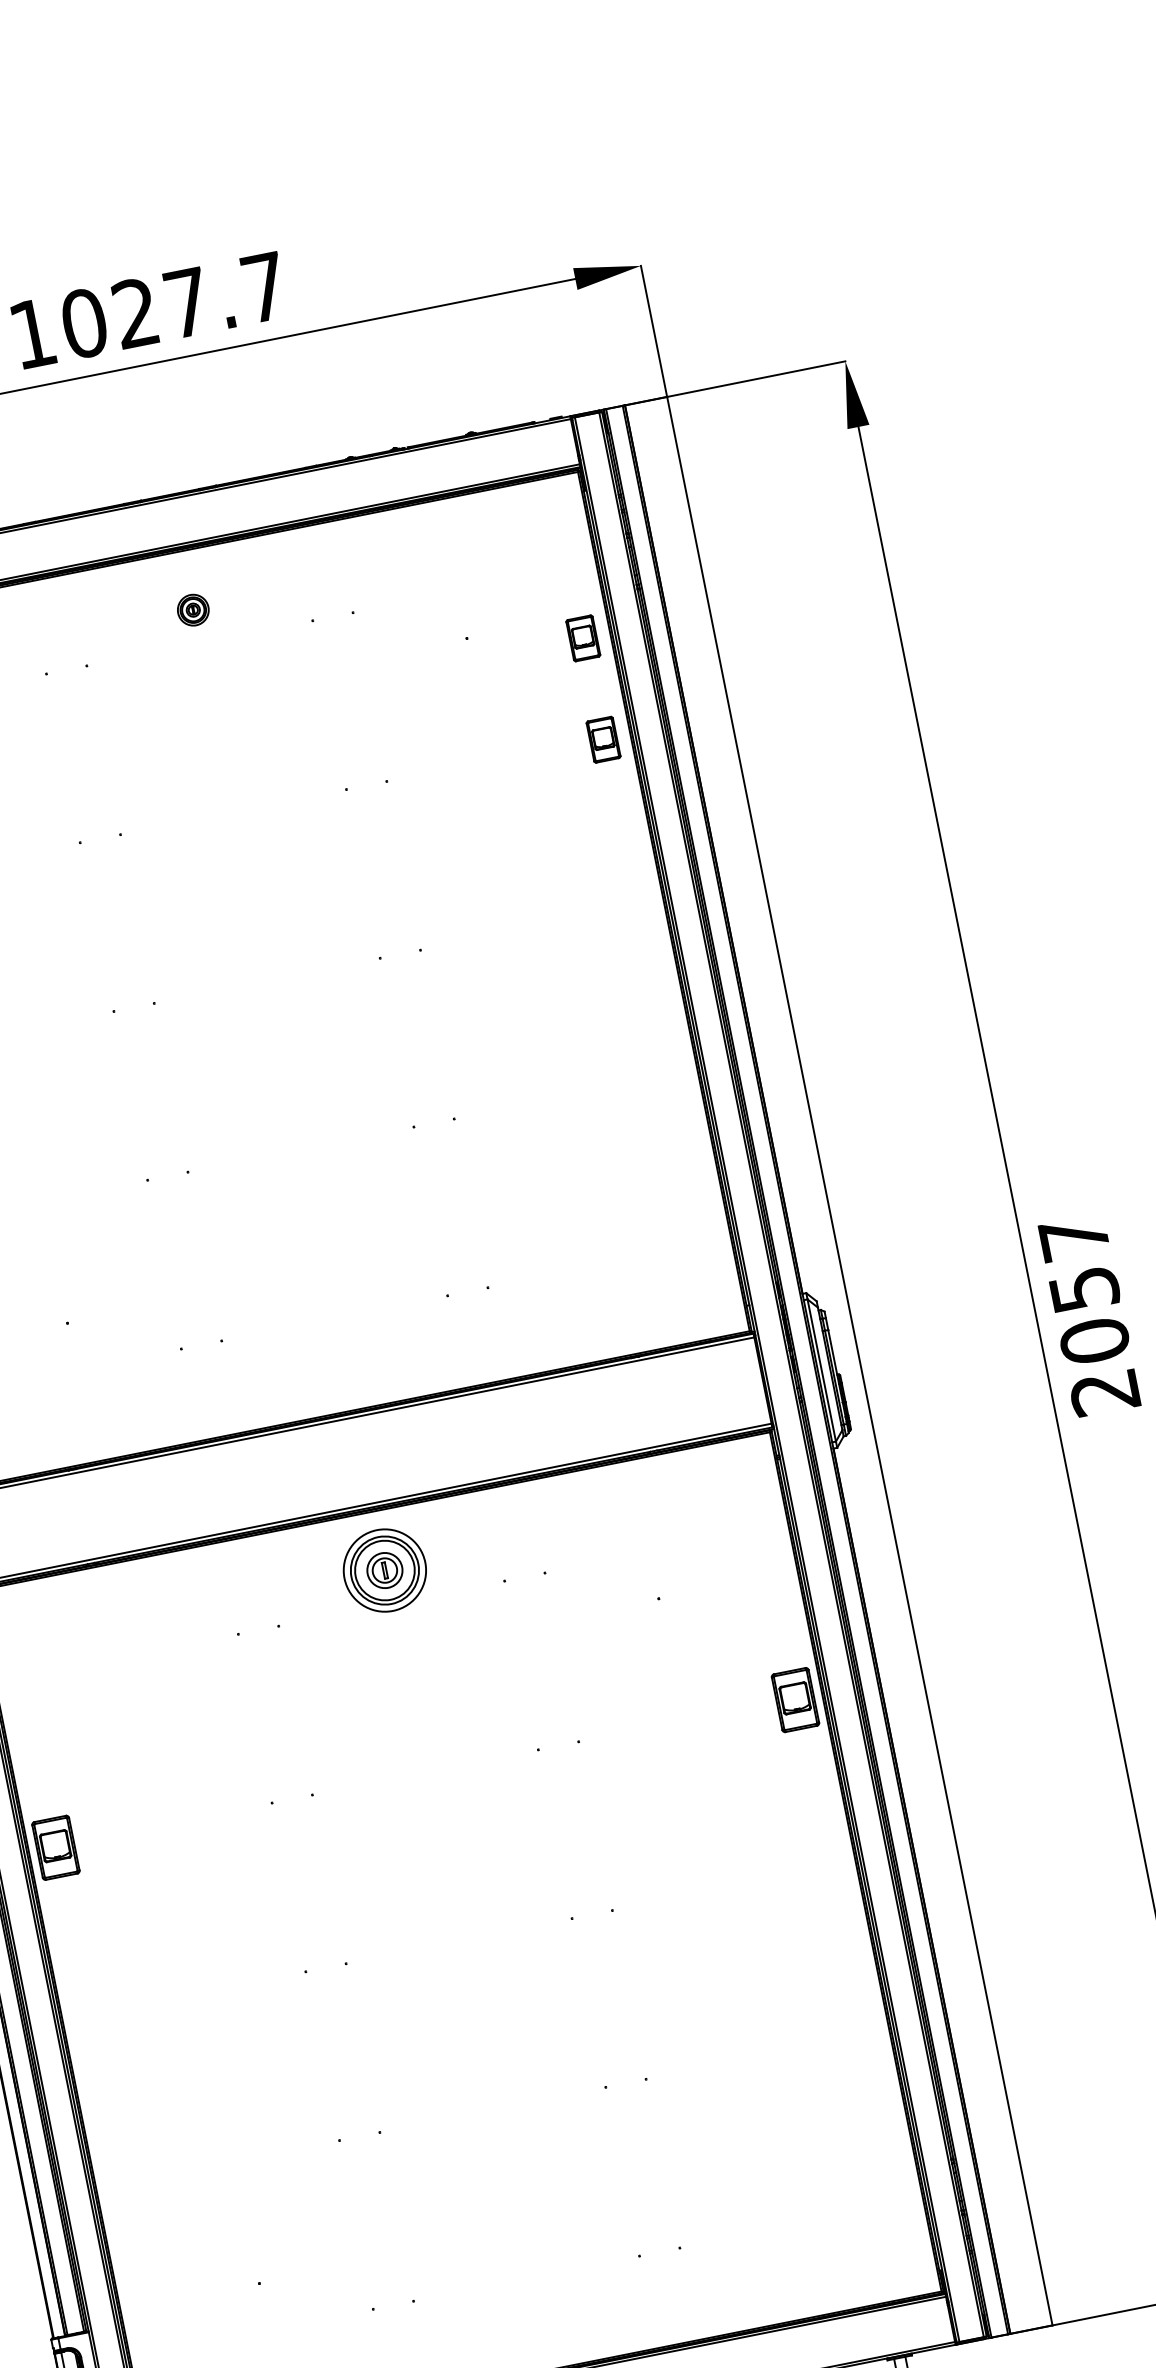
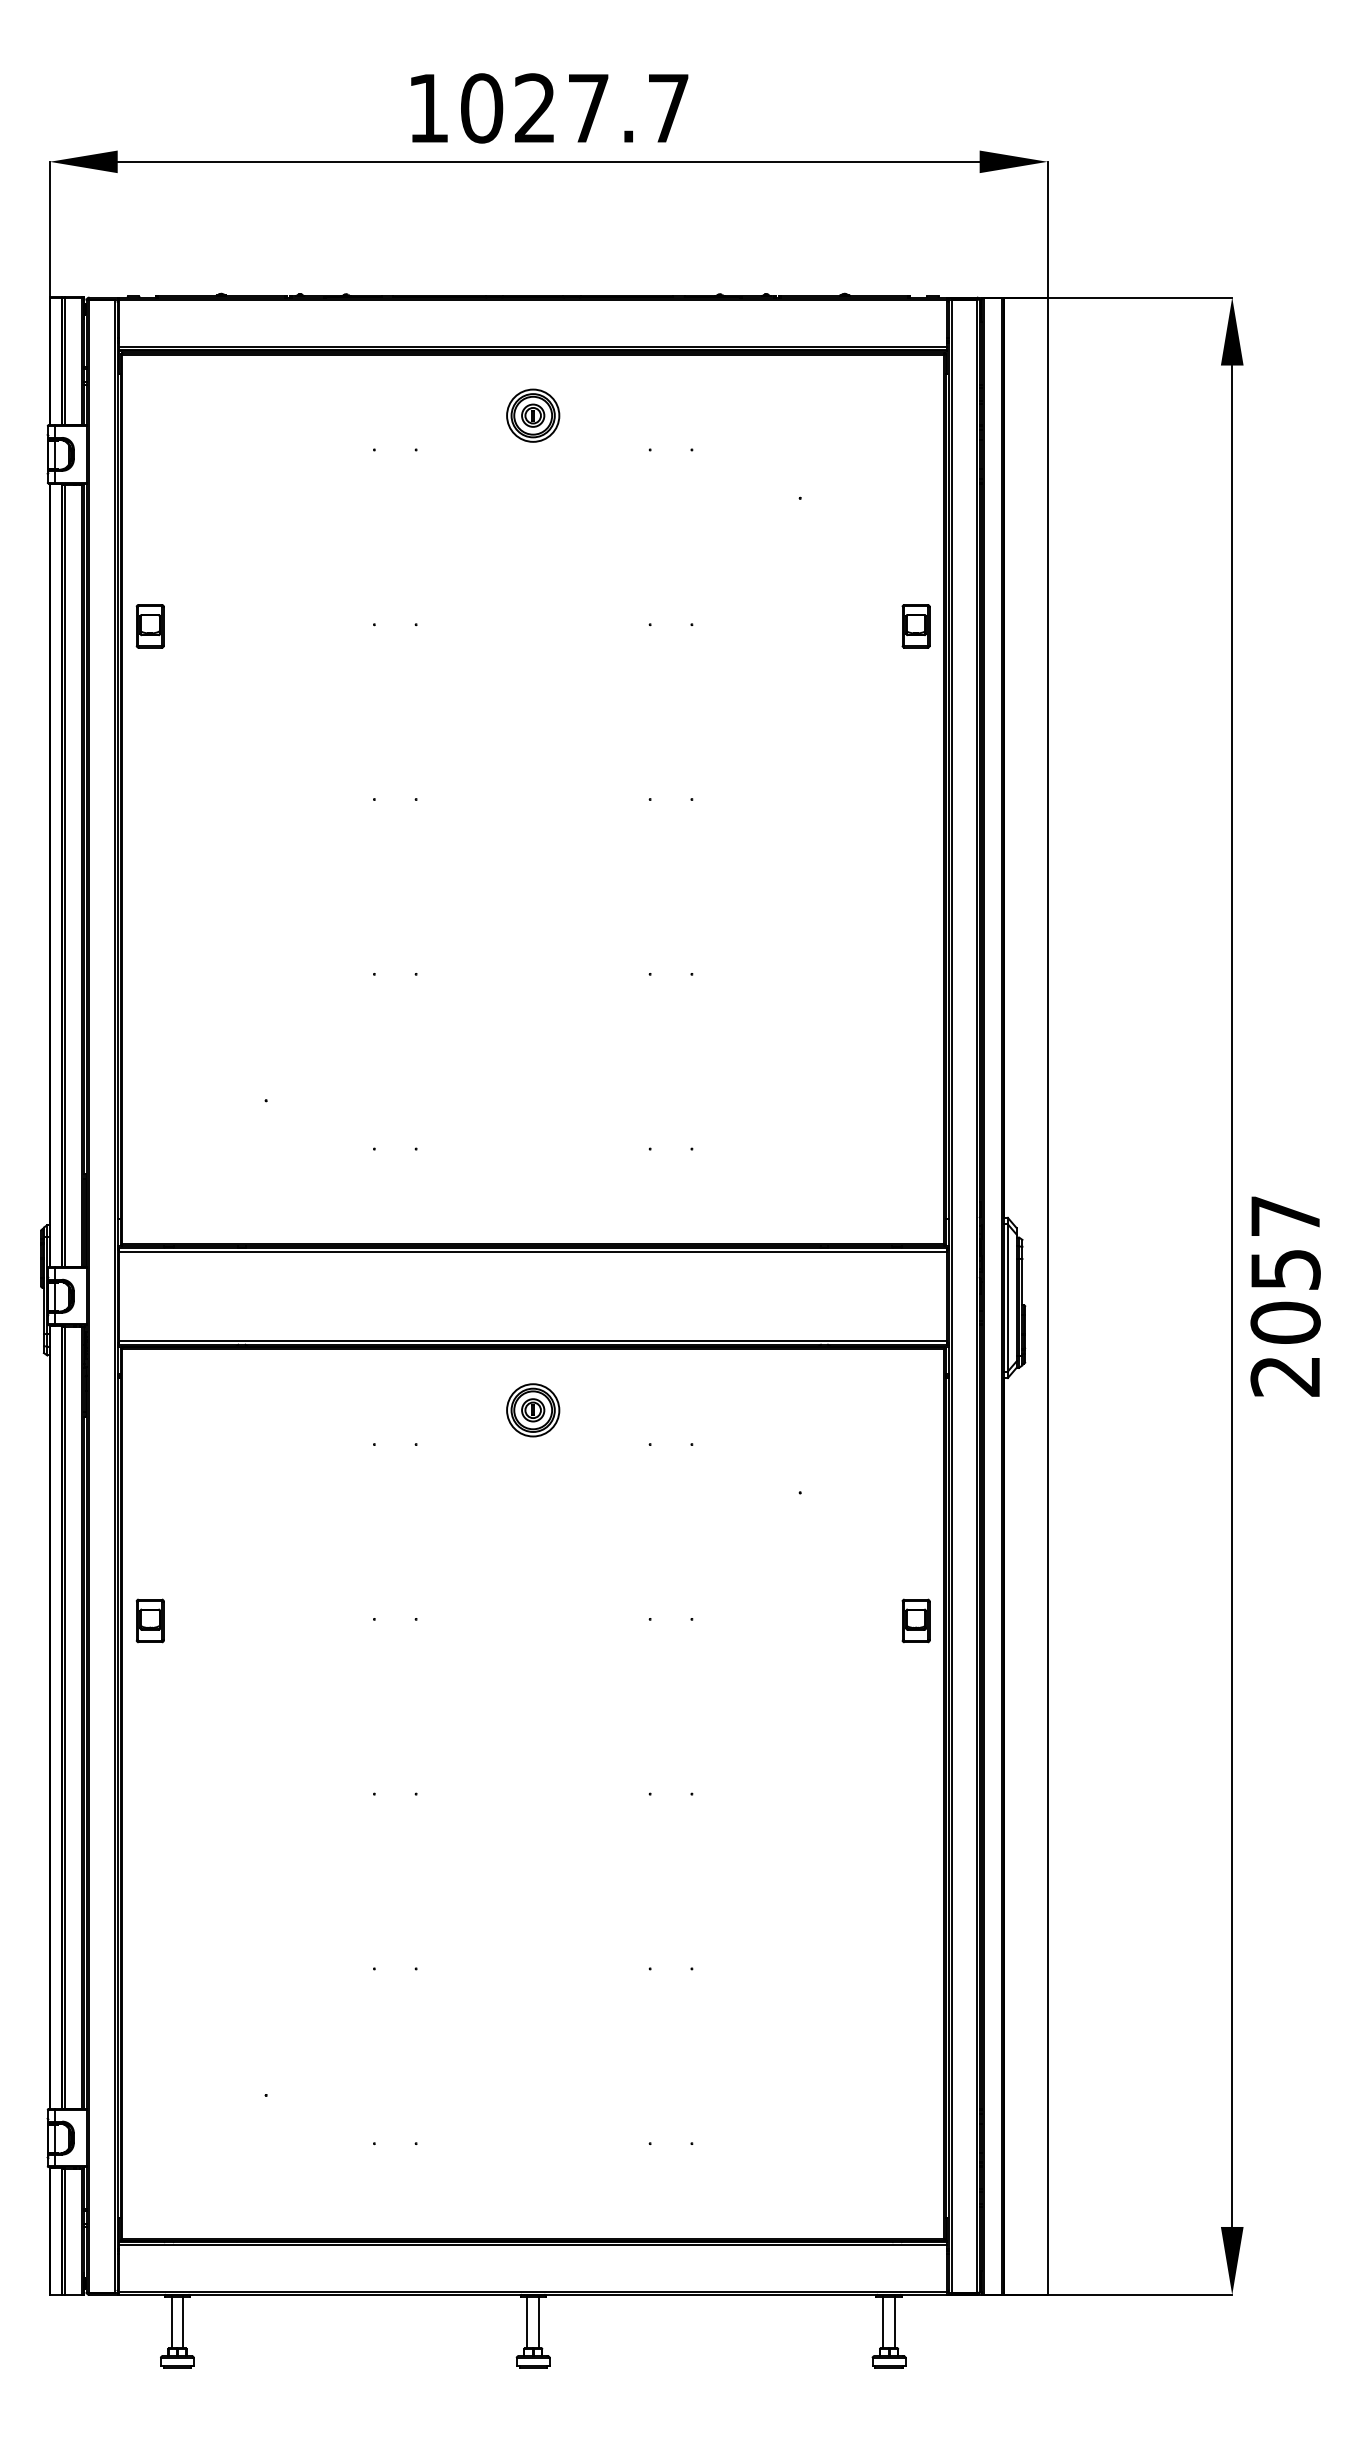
part: (193, 610) -> (533, 415), size x1.67
part: (582, 638) -> (915, 521), removed
part: (385, 1570) -> (533, 1410), size x0.62
part: (794, 1699) -> (915, 1620), size x0.71
part: (56, 1847) -> (150, 1620), size x0.71

